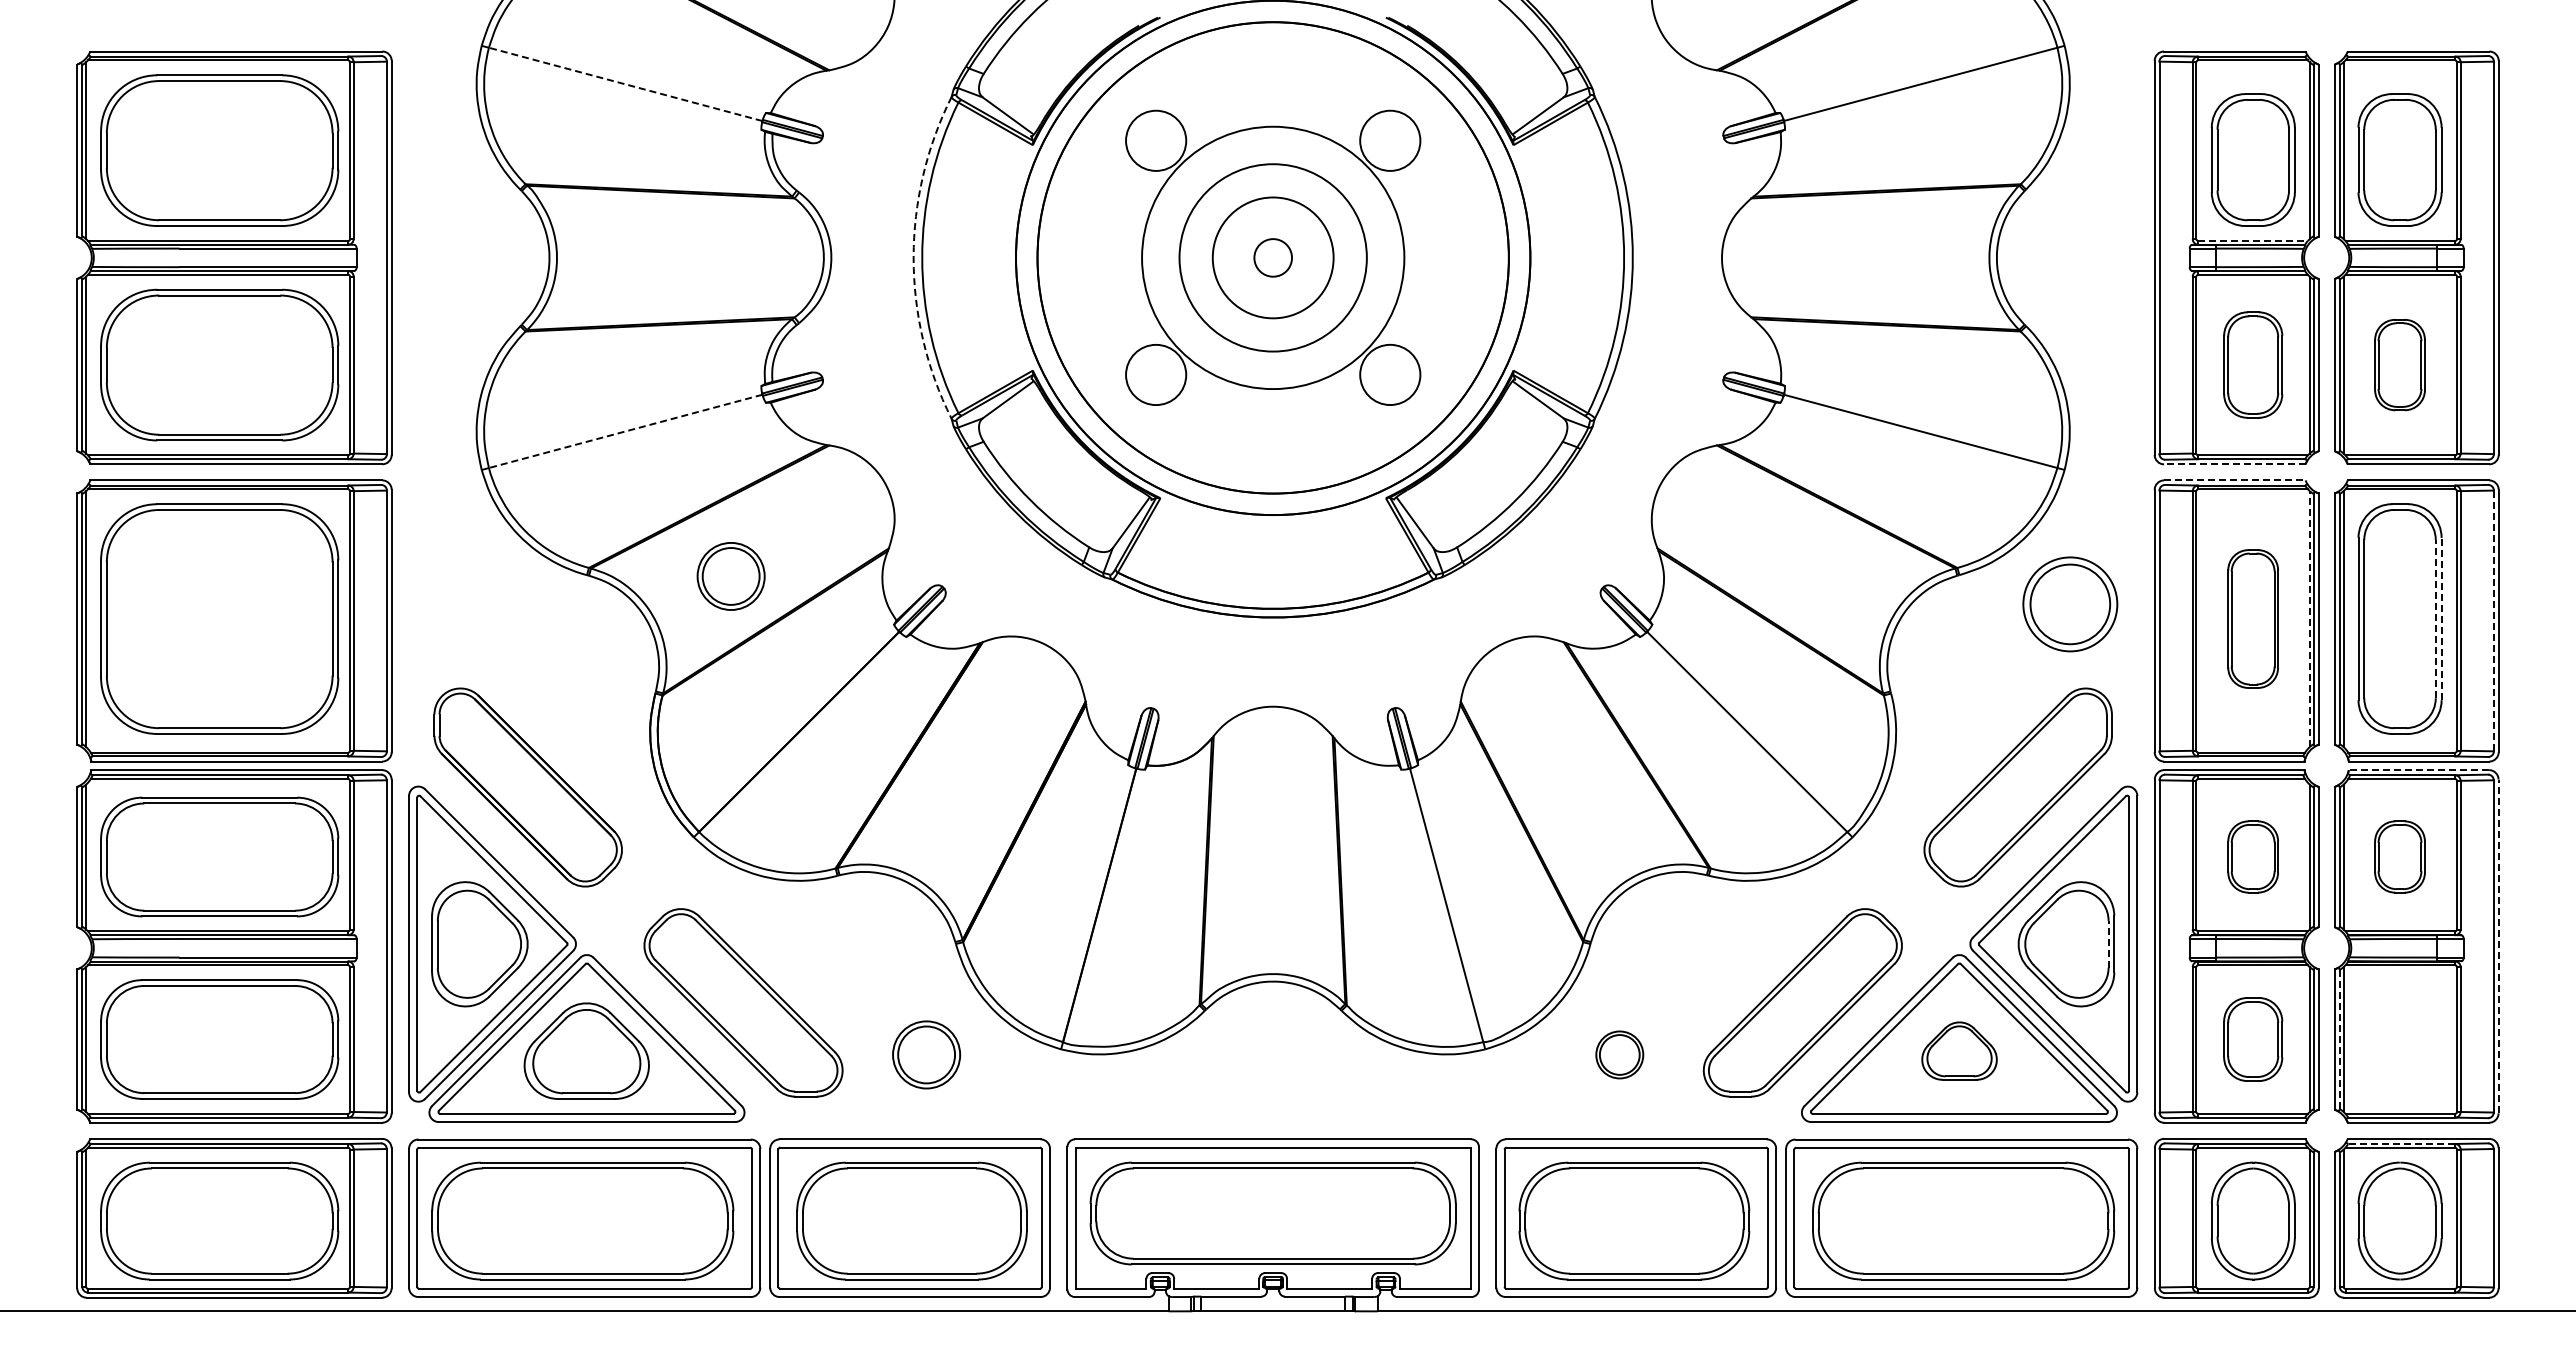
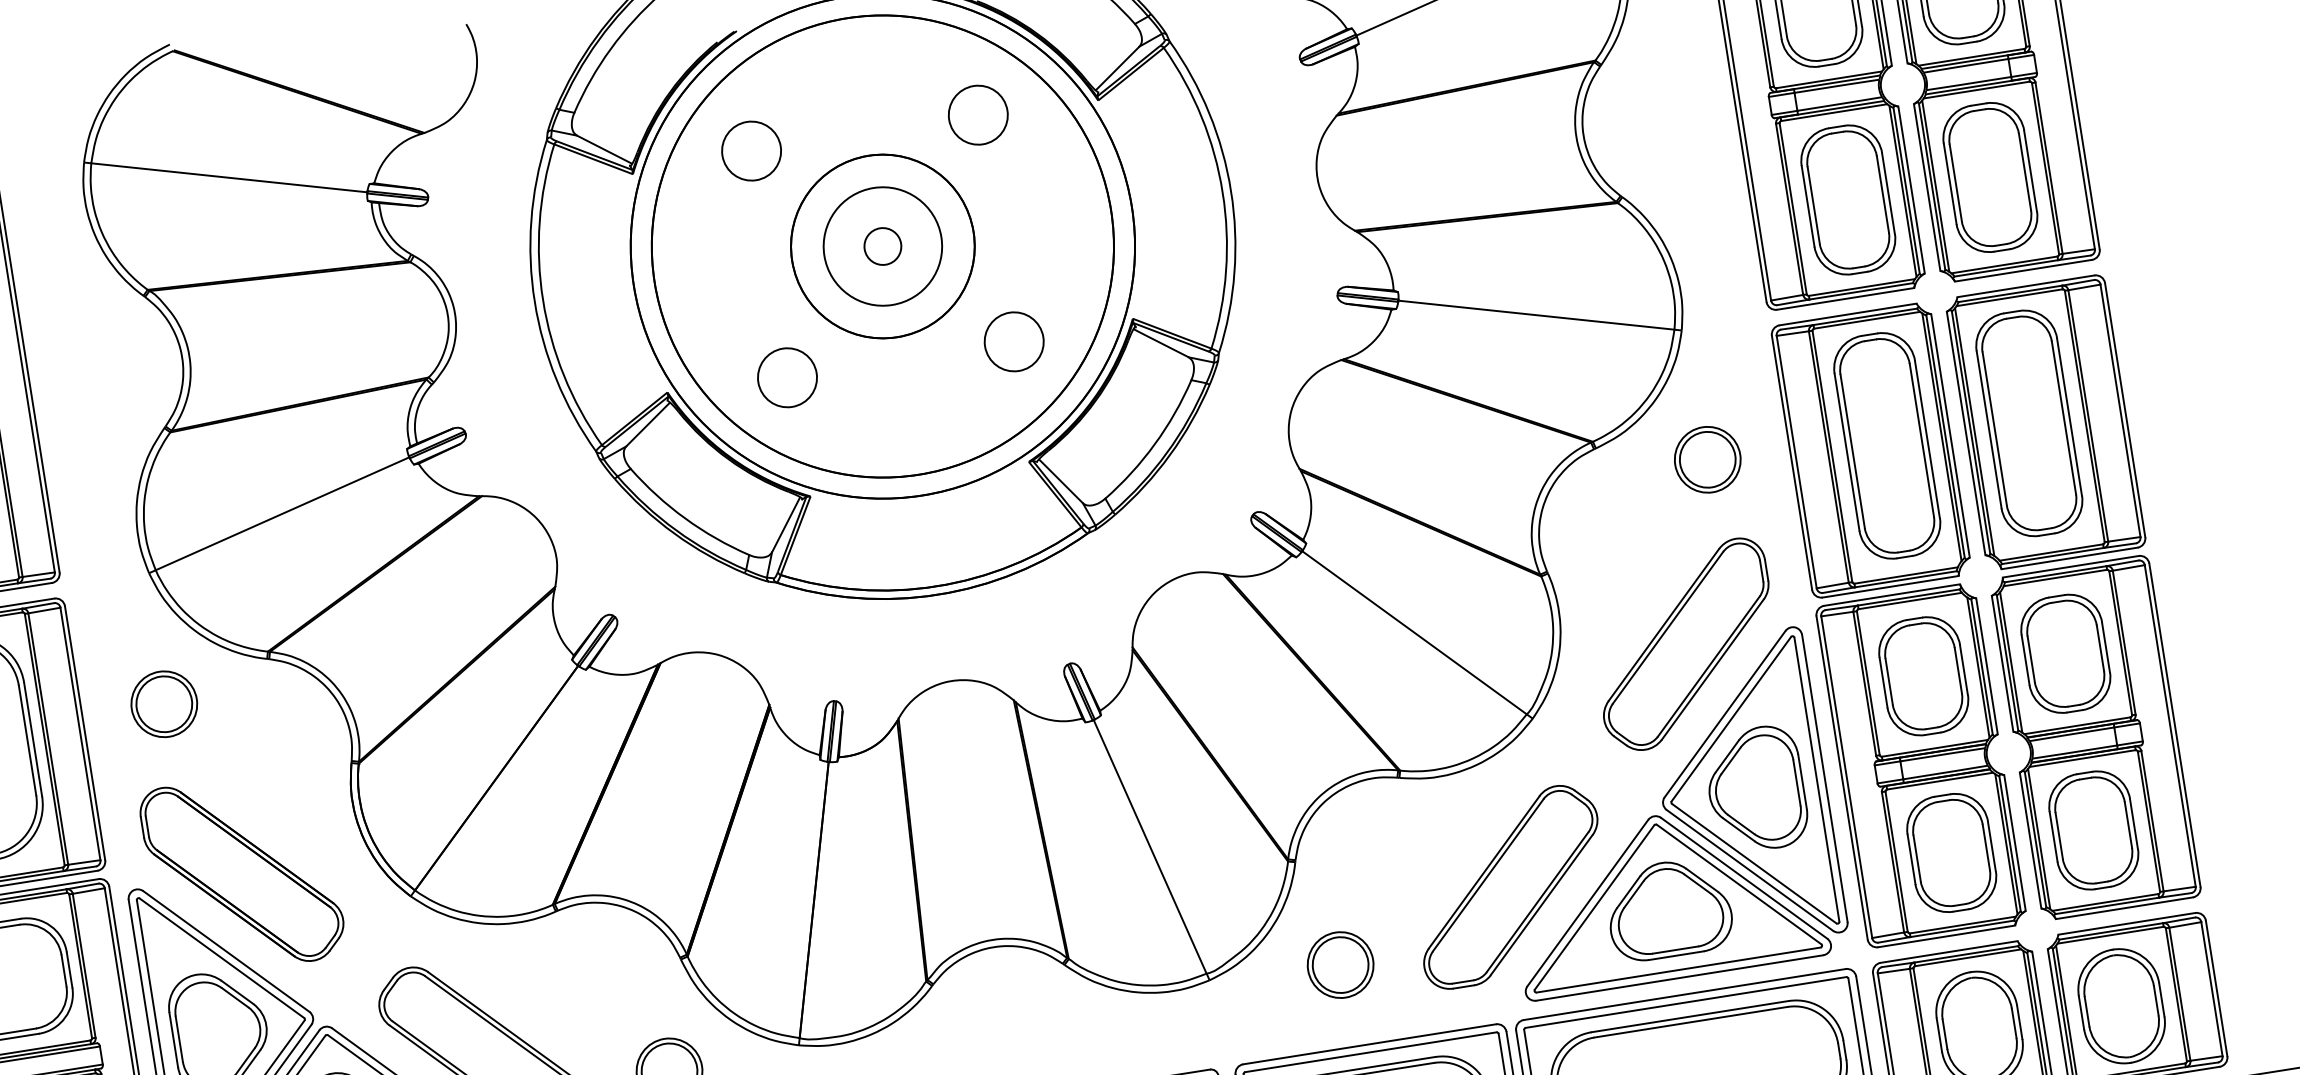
line: (625, 84) -> (229, 177), dashed -> solid
line: (2253, 240) -> (1829, 79), dashed -> solid
arc: (913, 257) -> (534, 301), dashed -> solid
circle: (1272, 257) -> (882, 246), size x0.71
part: (2252, 364) -> (1847, 199), size x1.43
part: (2399, 364) -> (1989, 176), size x1.67
line: (625, 431) -> (282, 513), dashed -> solid
line: (2234, 464) -> (1845, 299), dashed -> solid
line: (2234, 480) -> (1847, 314), dashed -> solid
part: (730, 576) -> (163, 704), moved
part: (2069, 604) -> (1707, 459), size x0.71
part: (2252, 618) -> (1886, 445), size x1.67
line: (2435, 618) -> (2063, 417), dashed -> solid
line: (2441, 618) -> (2069, 416), dashed -> solid
line: (2309, 619) -> (1941, 437), dashed -> solid
line: (2493, 621) -> (2120, 411), dashed -> solid
line: (2418, 770) -> (2070, 567), dashed -> solid
part: (2252, 856) -> (1922, 675), size x1.67
part: (2399, 856) -> (2065, 653), size x1.67
line: (2108, 943) -> (1796, 782), dashed -> solid
line: (2498, 946) -> (2174, 725), dashed -> solid
part: (2252, 1039) -> (1950, 853), size x1.43
line: (2339, 1039) -> (2035, 839), dashed -> solid
part: (2399, 1039) -> (2093, 830), added
part: (1959, 1050) -> (1668, 908), size x1.67
part: (1619, 1054) -> (1340, 964), size x1.43
line: (2401, 1143) -> (2111, 930), dashed -> solid

